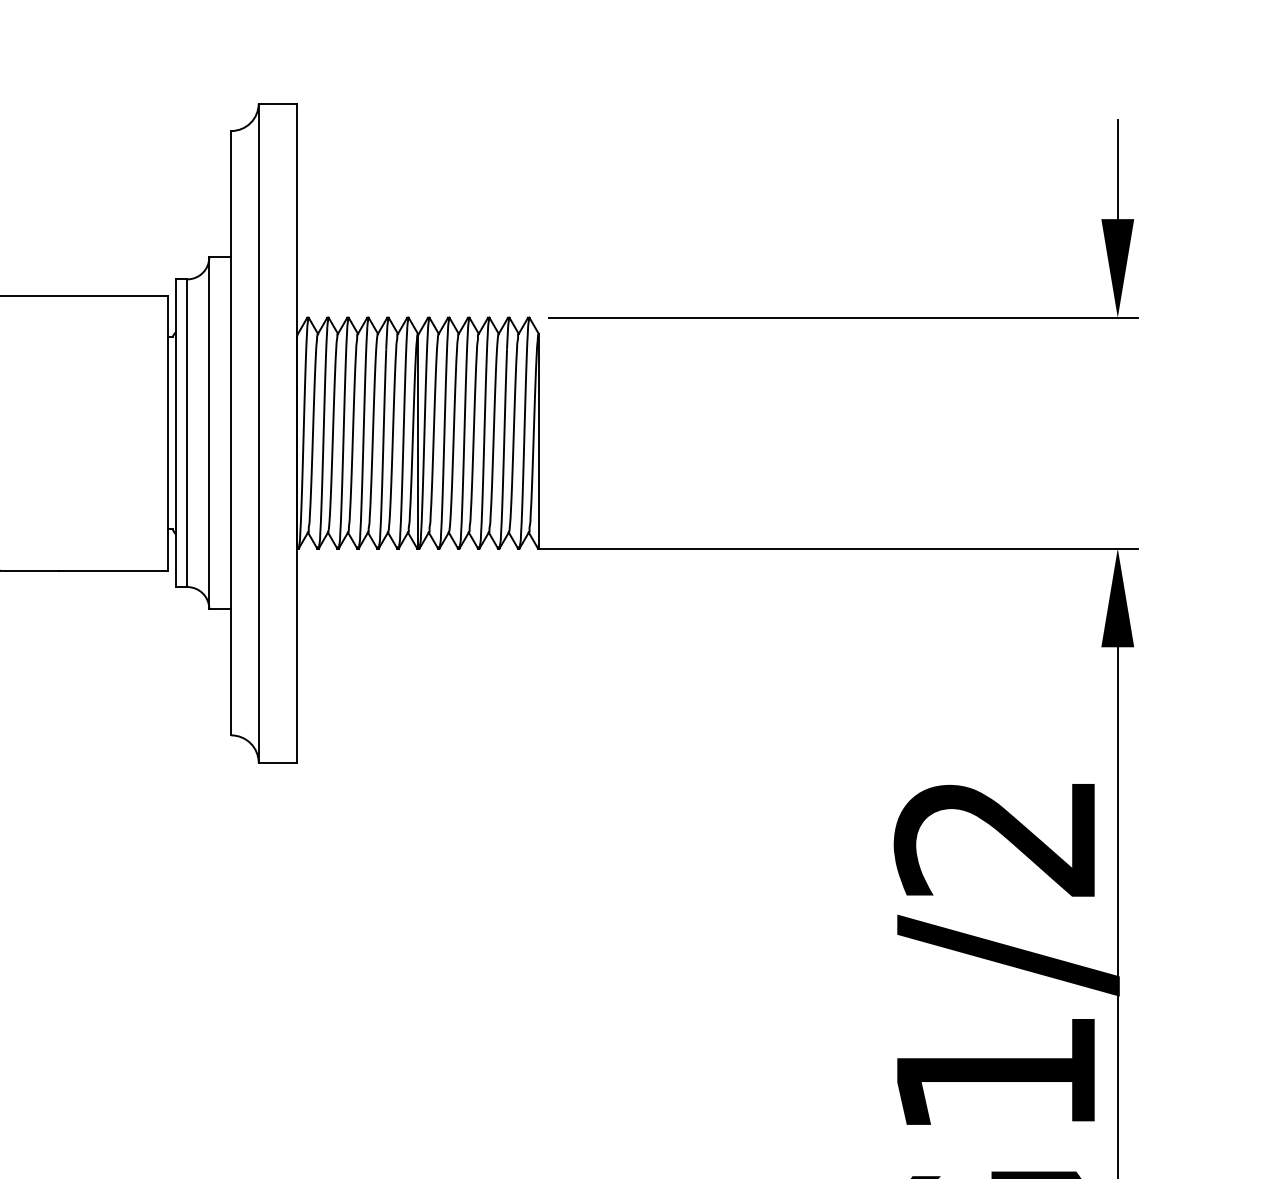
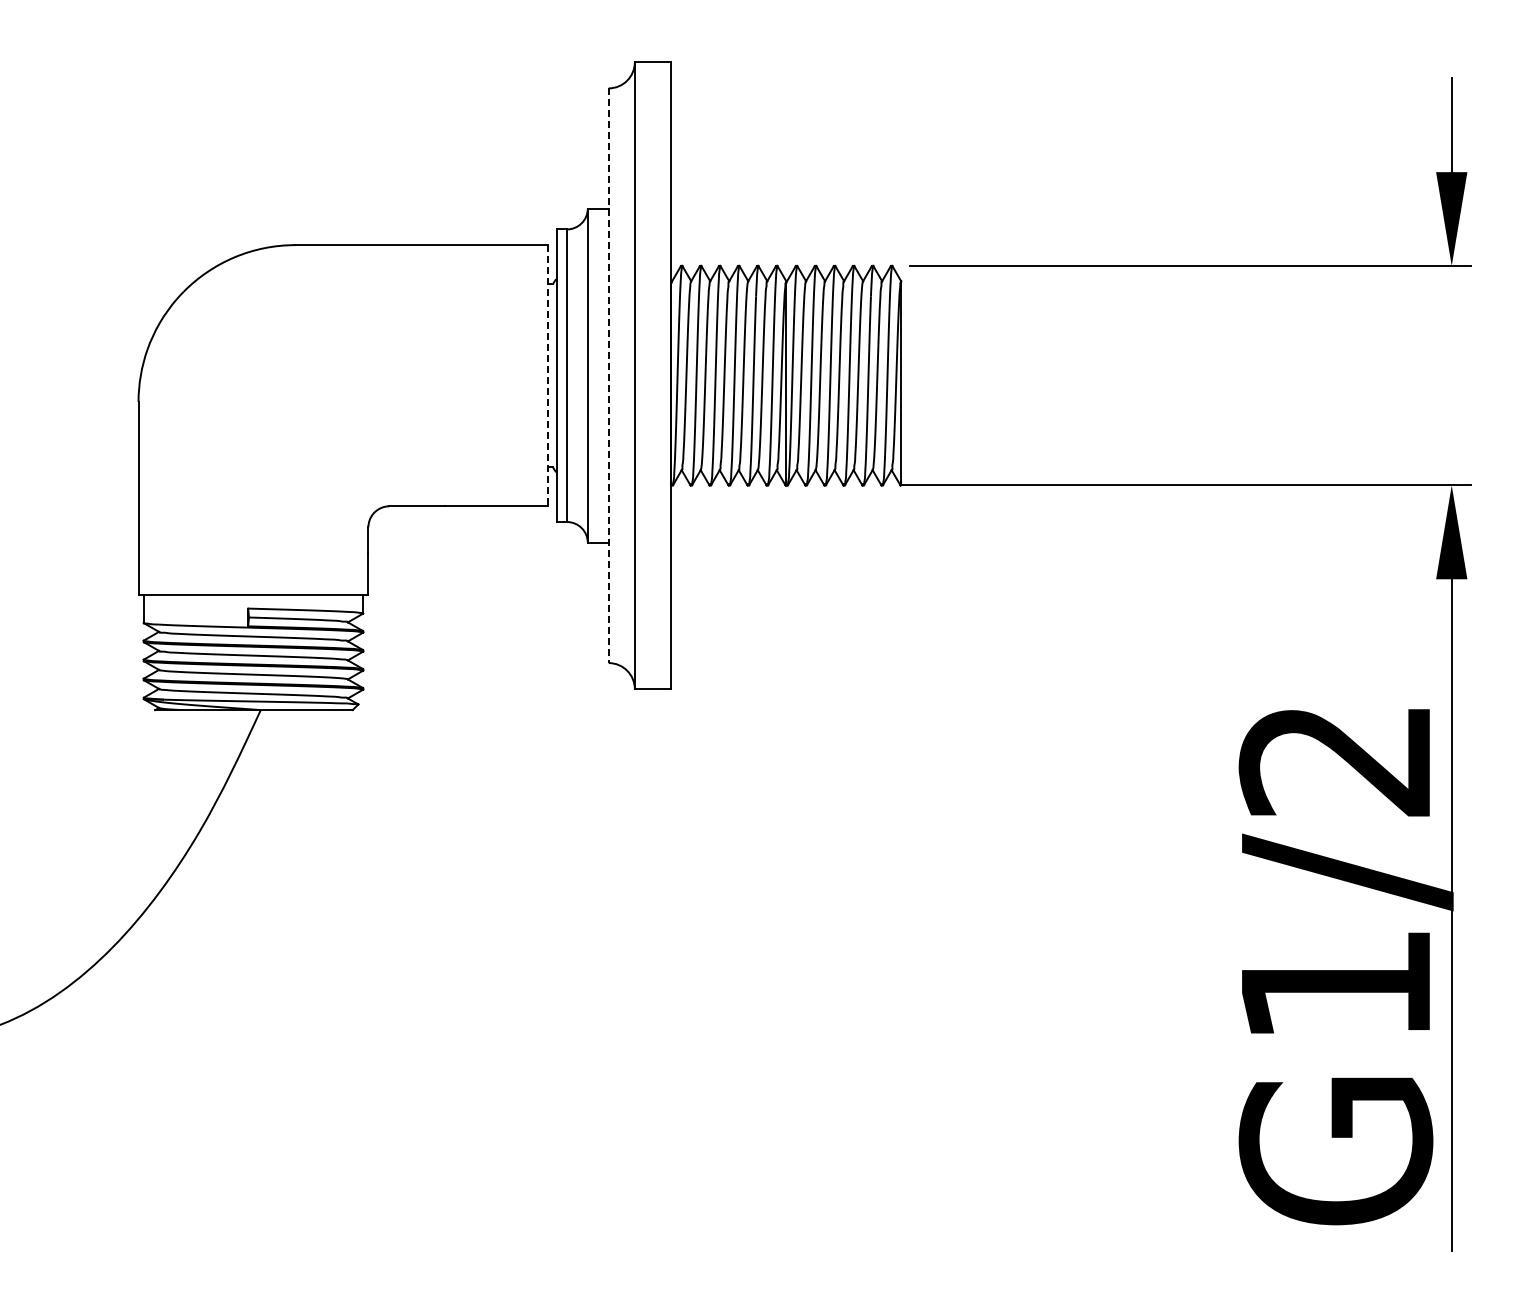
line: (167, 432) -> (548, 375), solid -> dashed
line: (231, 434) -> (608, 376), solid -> dashed

